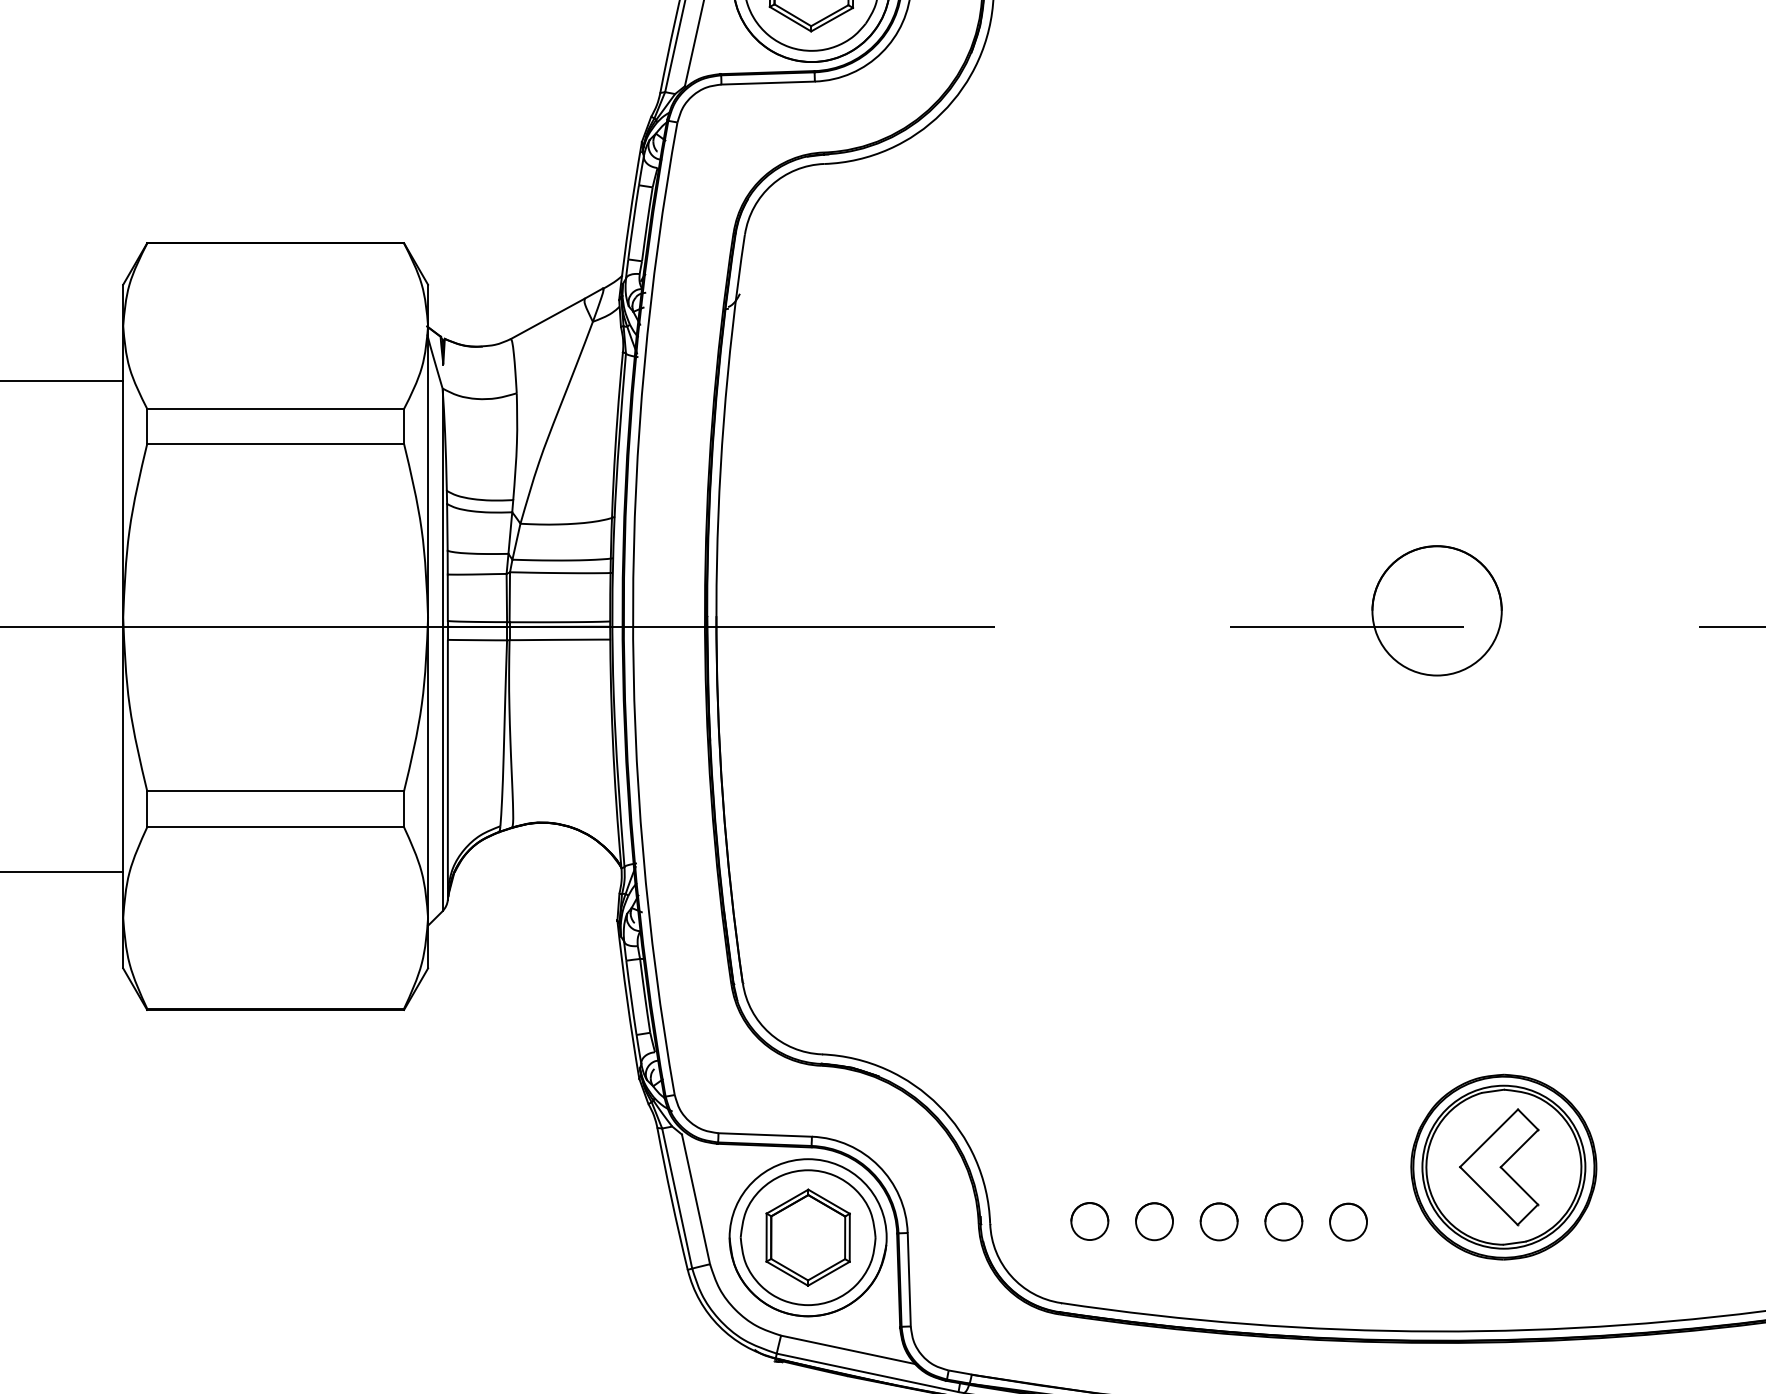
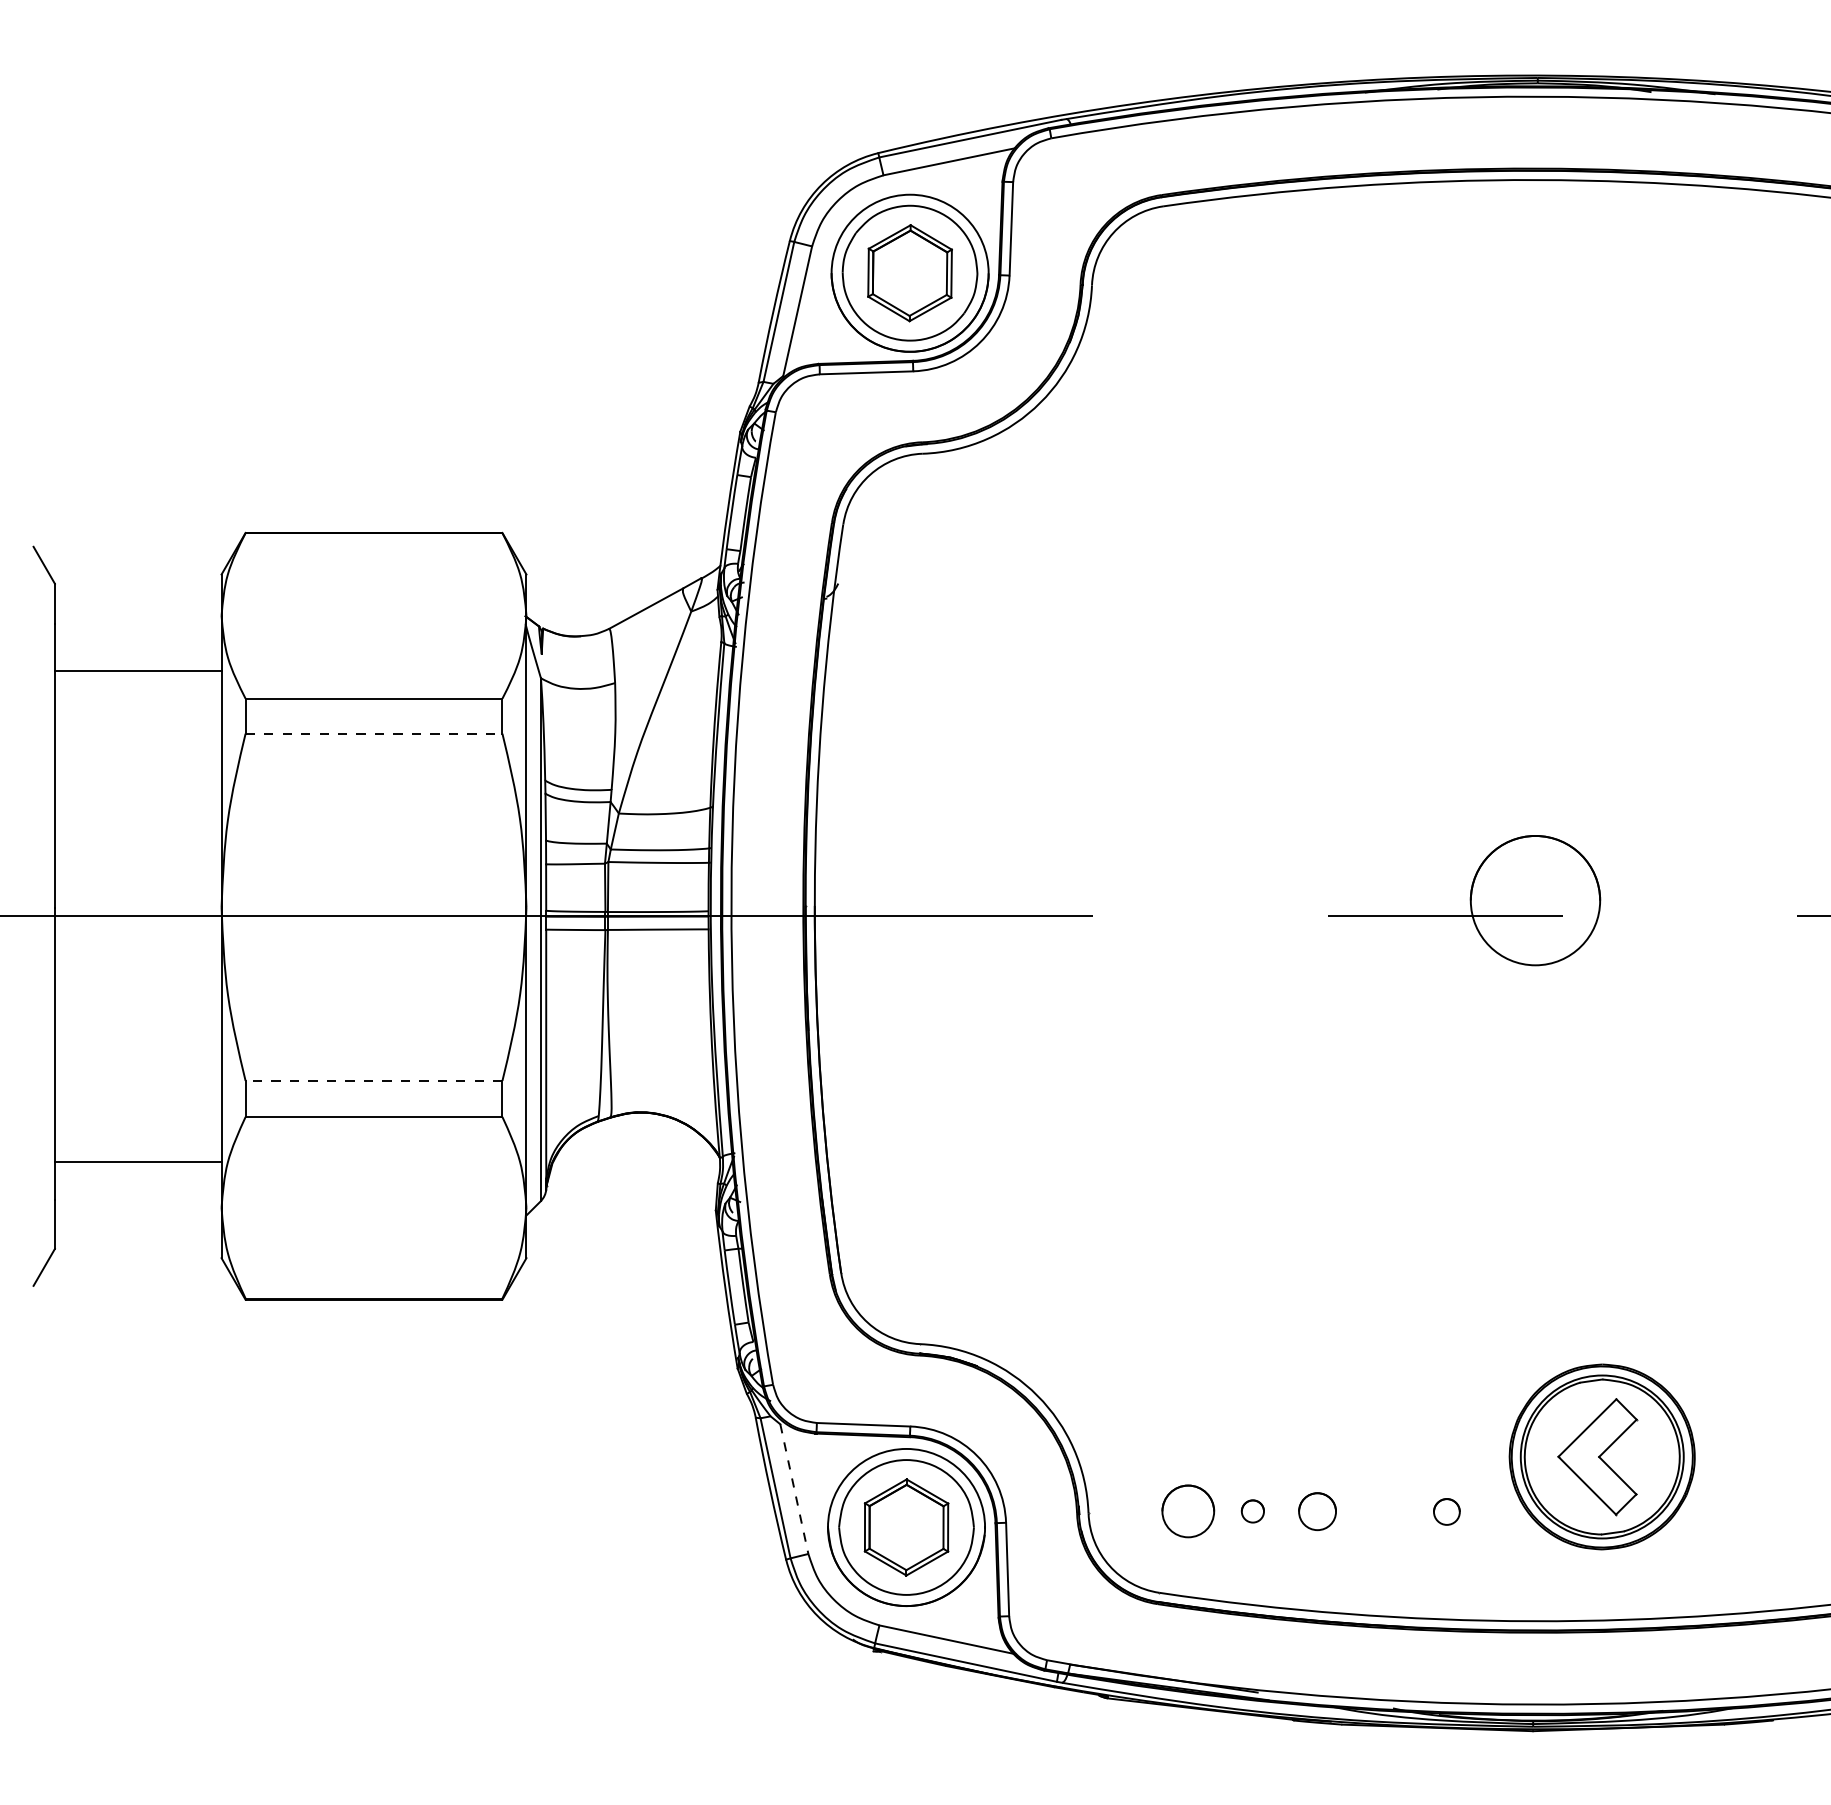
line: (276, 443) -> (374, 733), solid -> dashed
line: (275, 790) -> (373, 1080), solid -> dashed
line: (696, 1199) -> (794, 1489), solid -> dashed
part: (1089, 1220) -> (1187, 1510), size x1.4
part: (1154, 1221) -> (1252, 1511), size x0.6
part: (1283, 1221) -> (1381, 1511), removed
part: (1348, 1221) -> (1446, 1511), size x0.7

